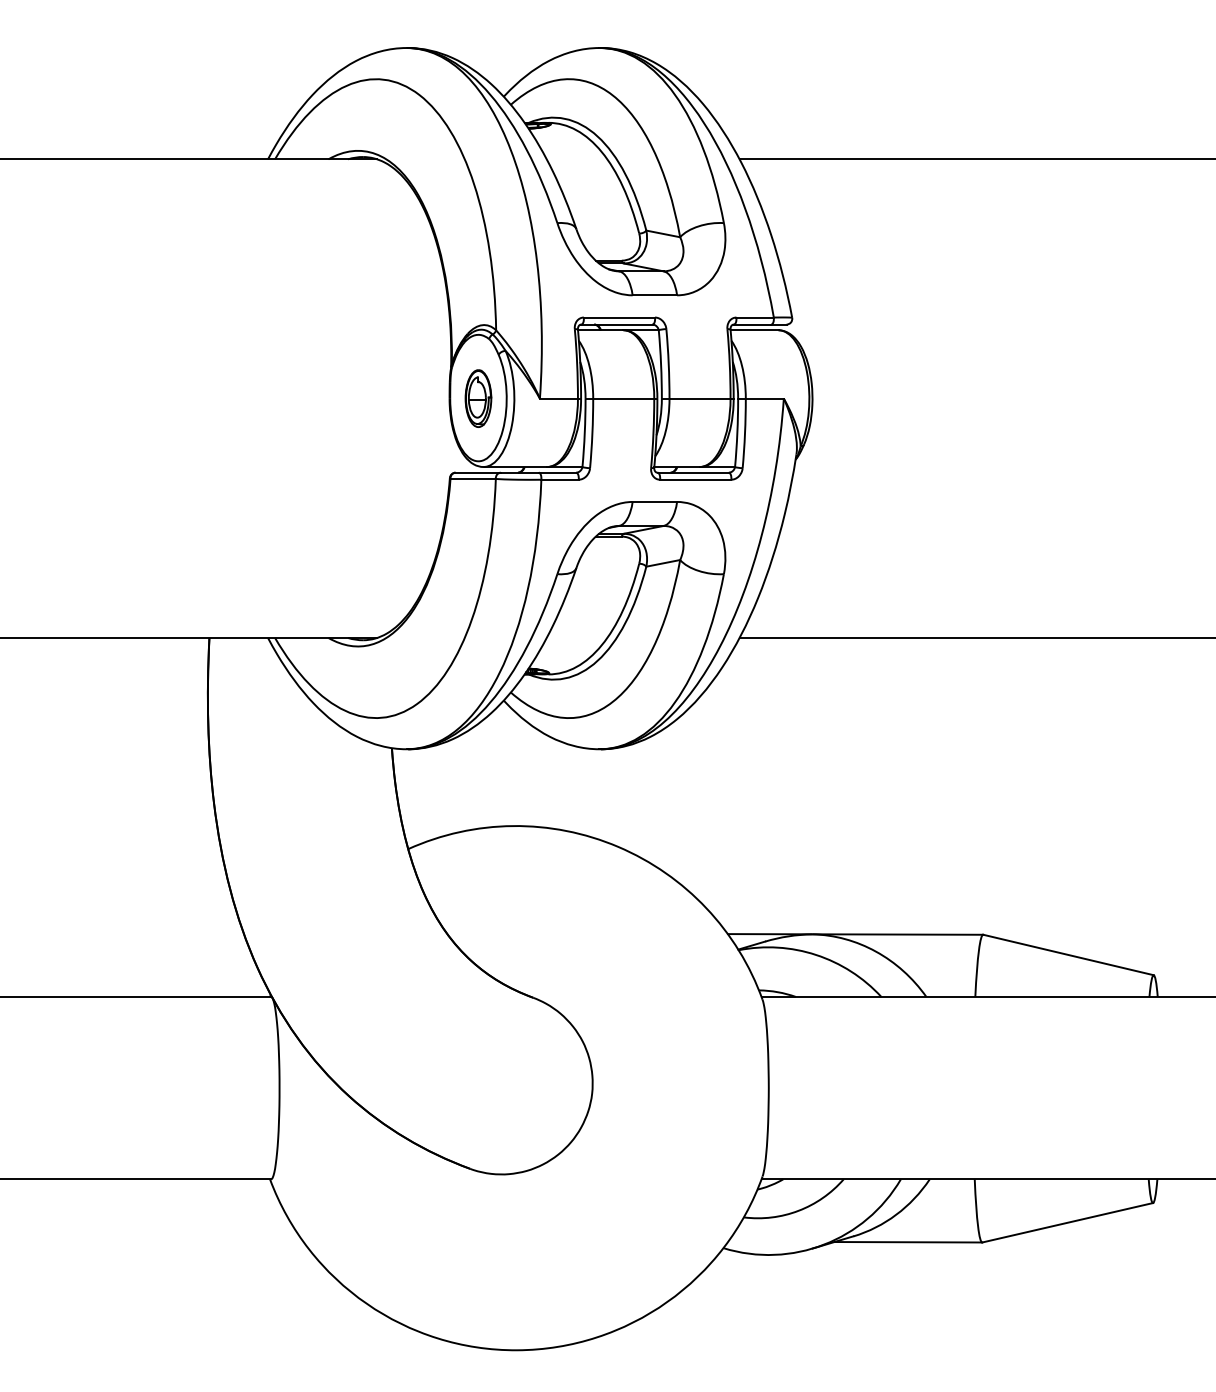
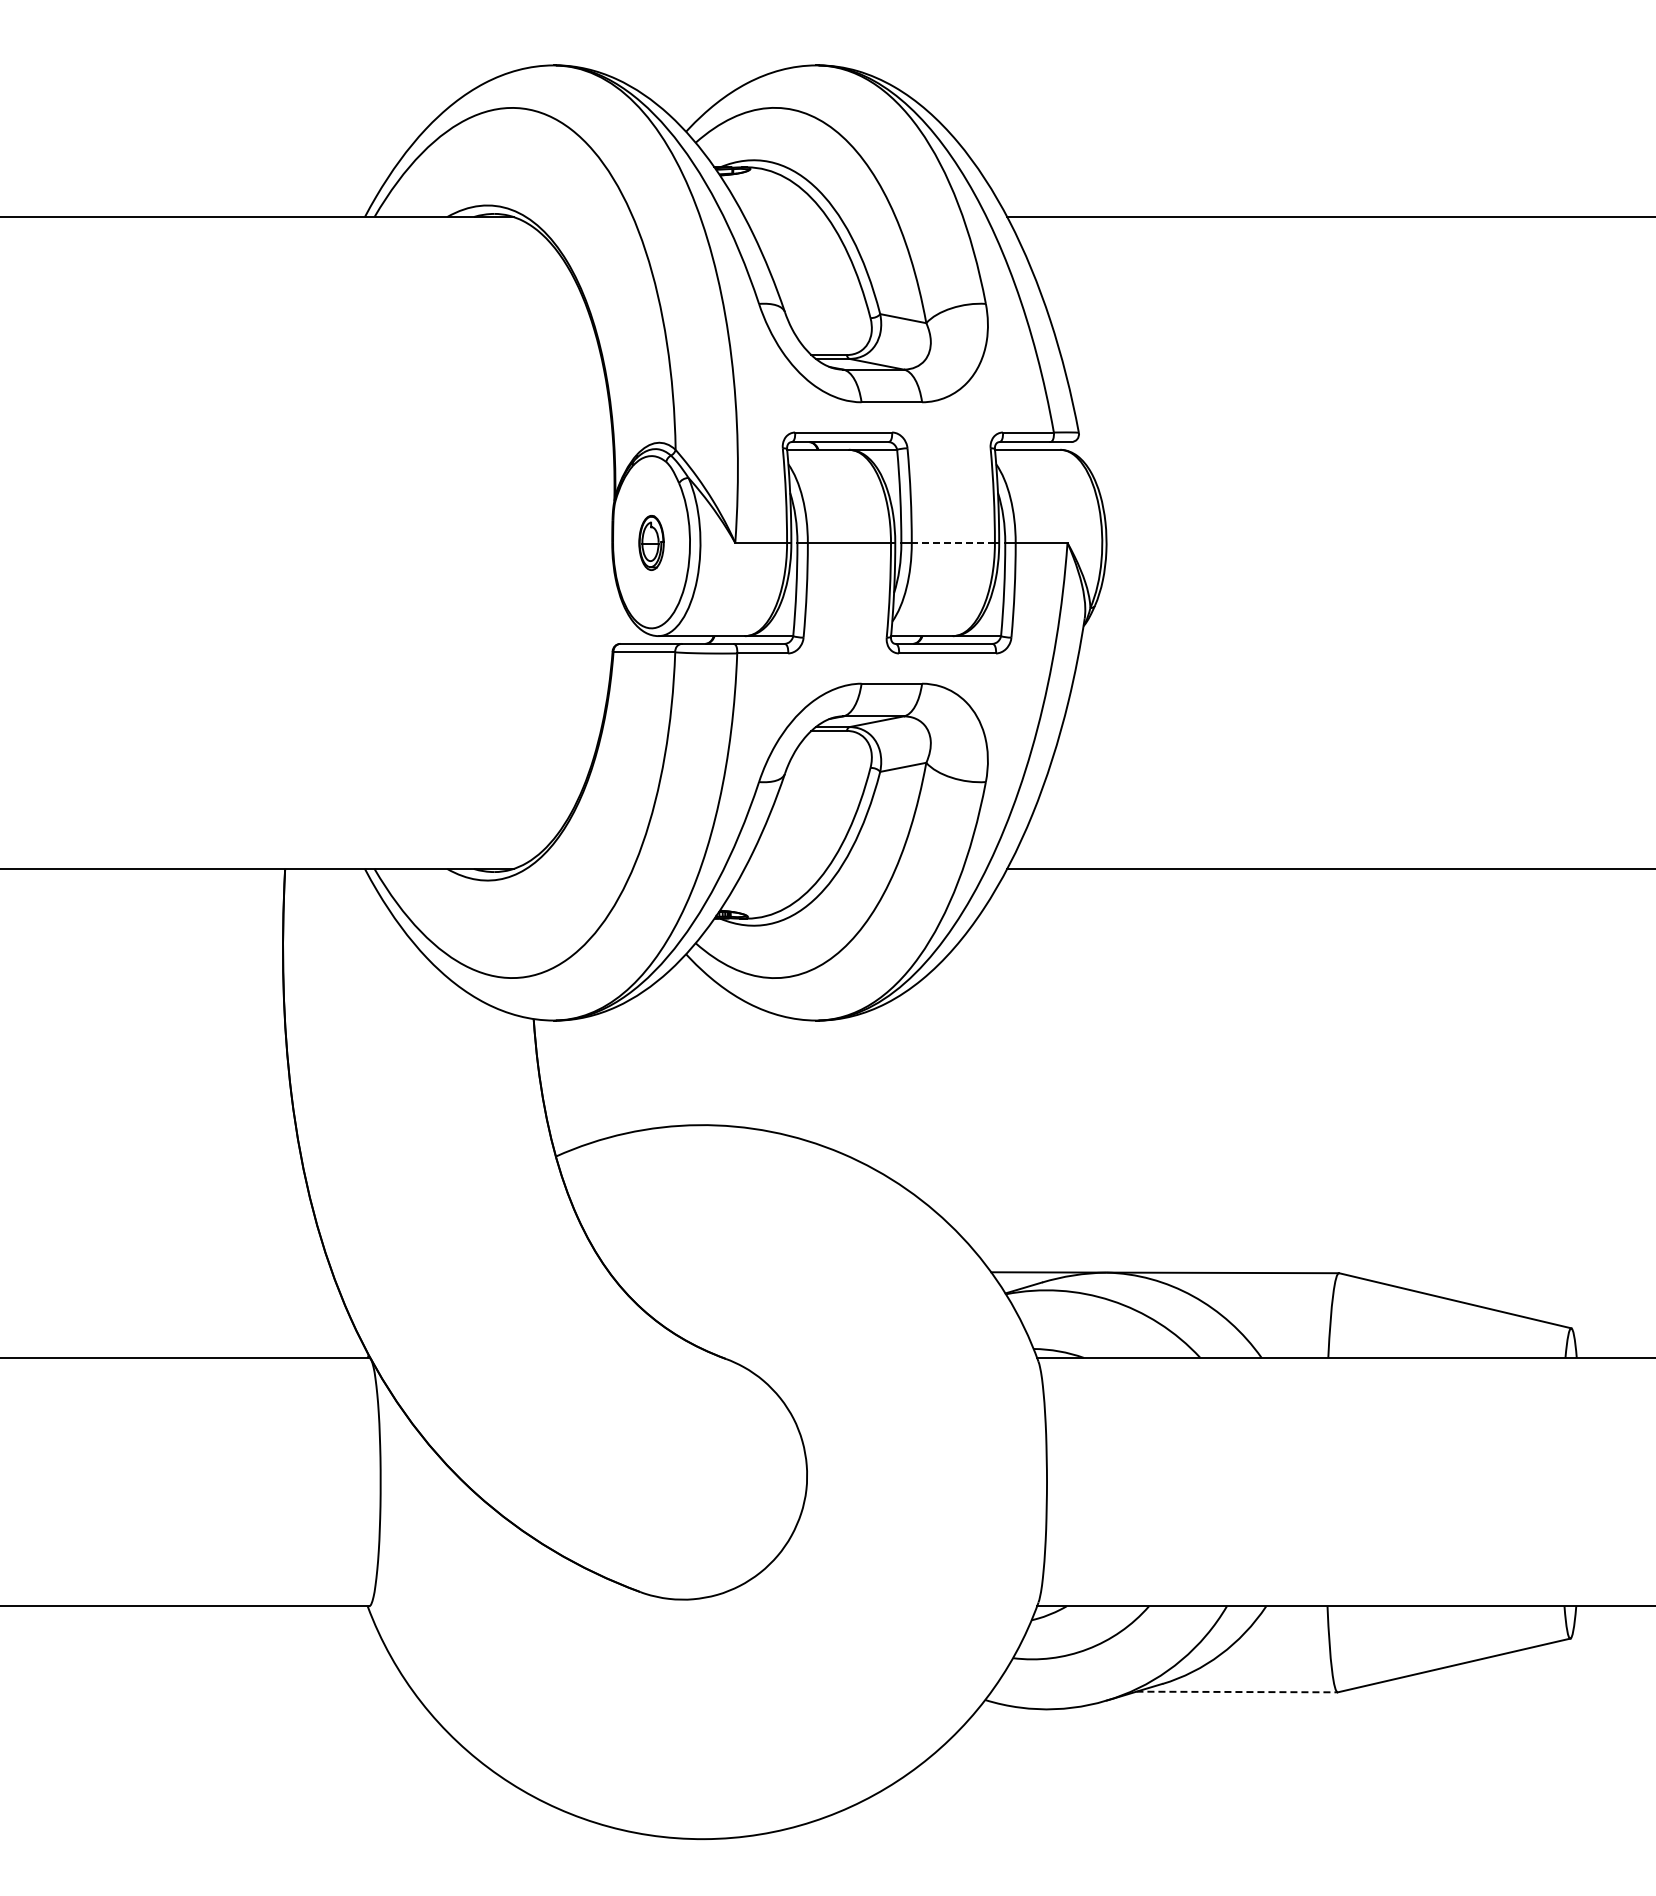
part: (478, 398) -> (651, 542), size x0.7
line: (700, 399) -> (953, 543), solid -> dashed
line: (908, 1242) -> (1237, 1692), solid -> dashed

